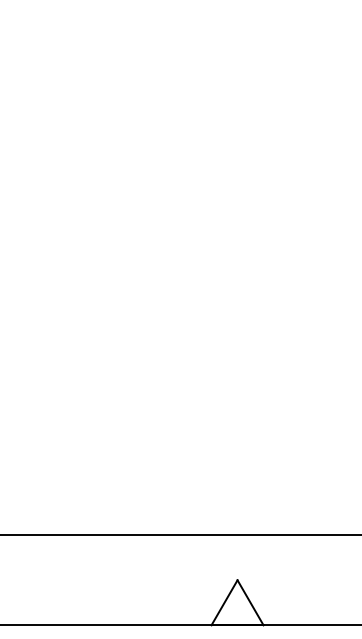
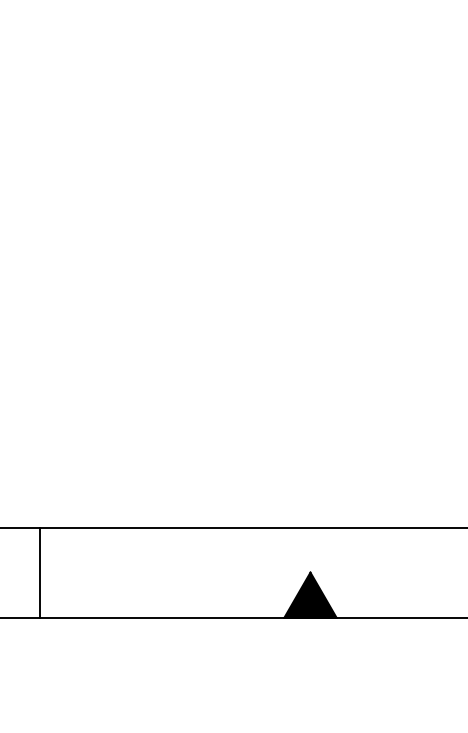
fill: (237, 602) -> (310, 594), added

